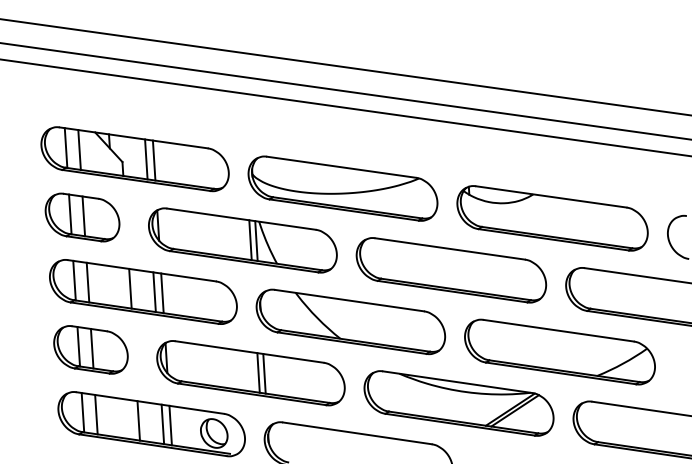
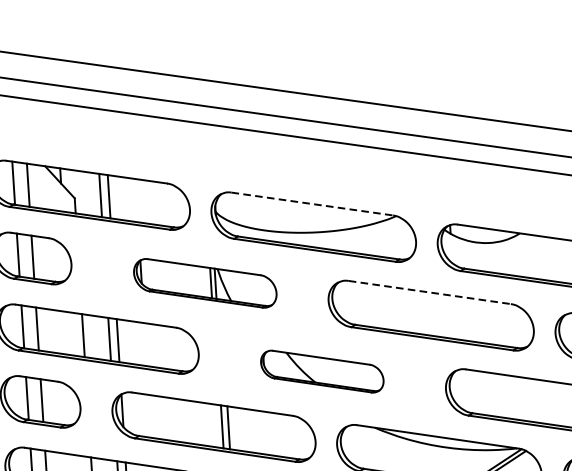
line: (342, 167) -> (313, 204), solid -> dashed
part: (242, 240) -> (204, 283), size x0.7
line: (450, 248) -> (430, 292), solid -> dashed
part: (350, 321) -> (321, 371), size x0.6

